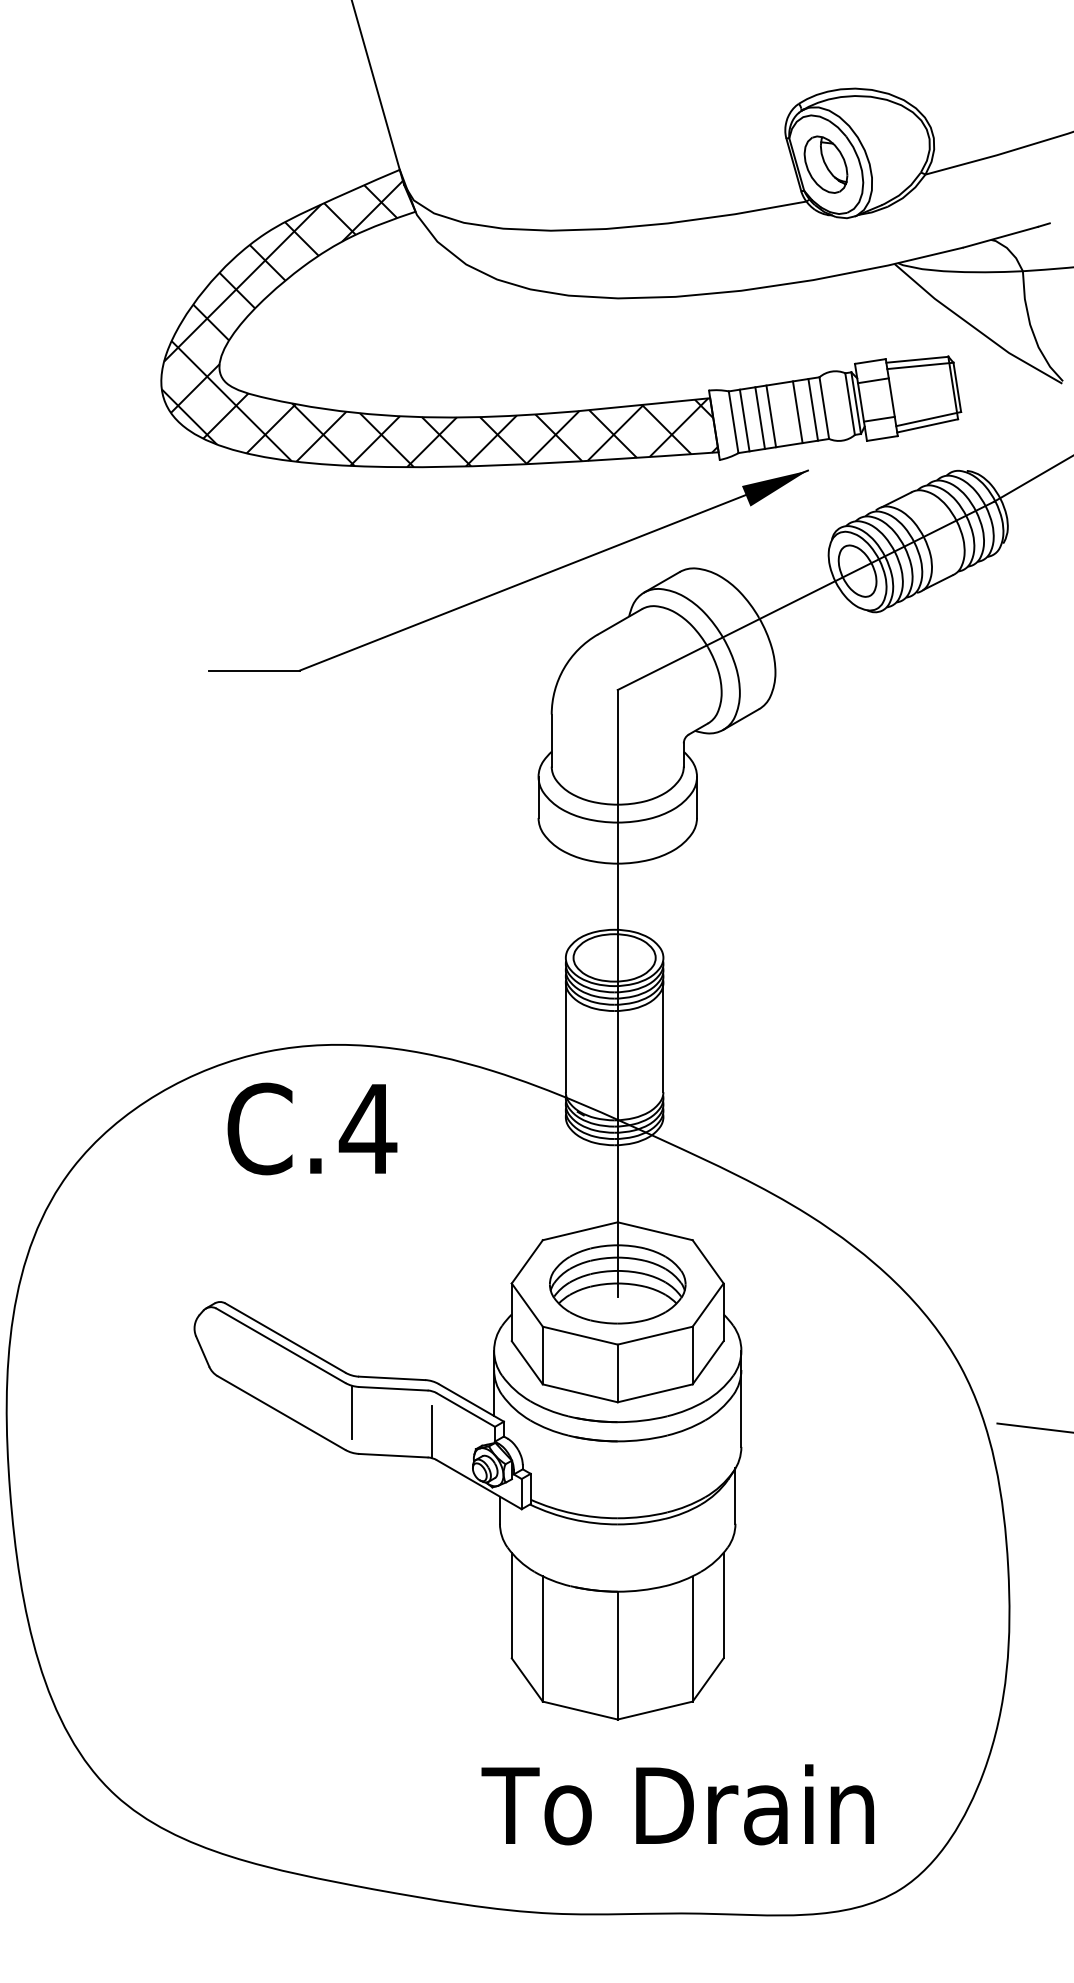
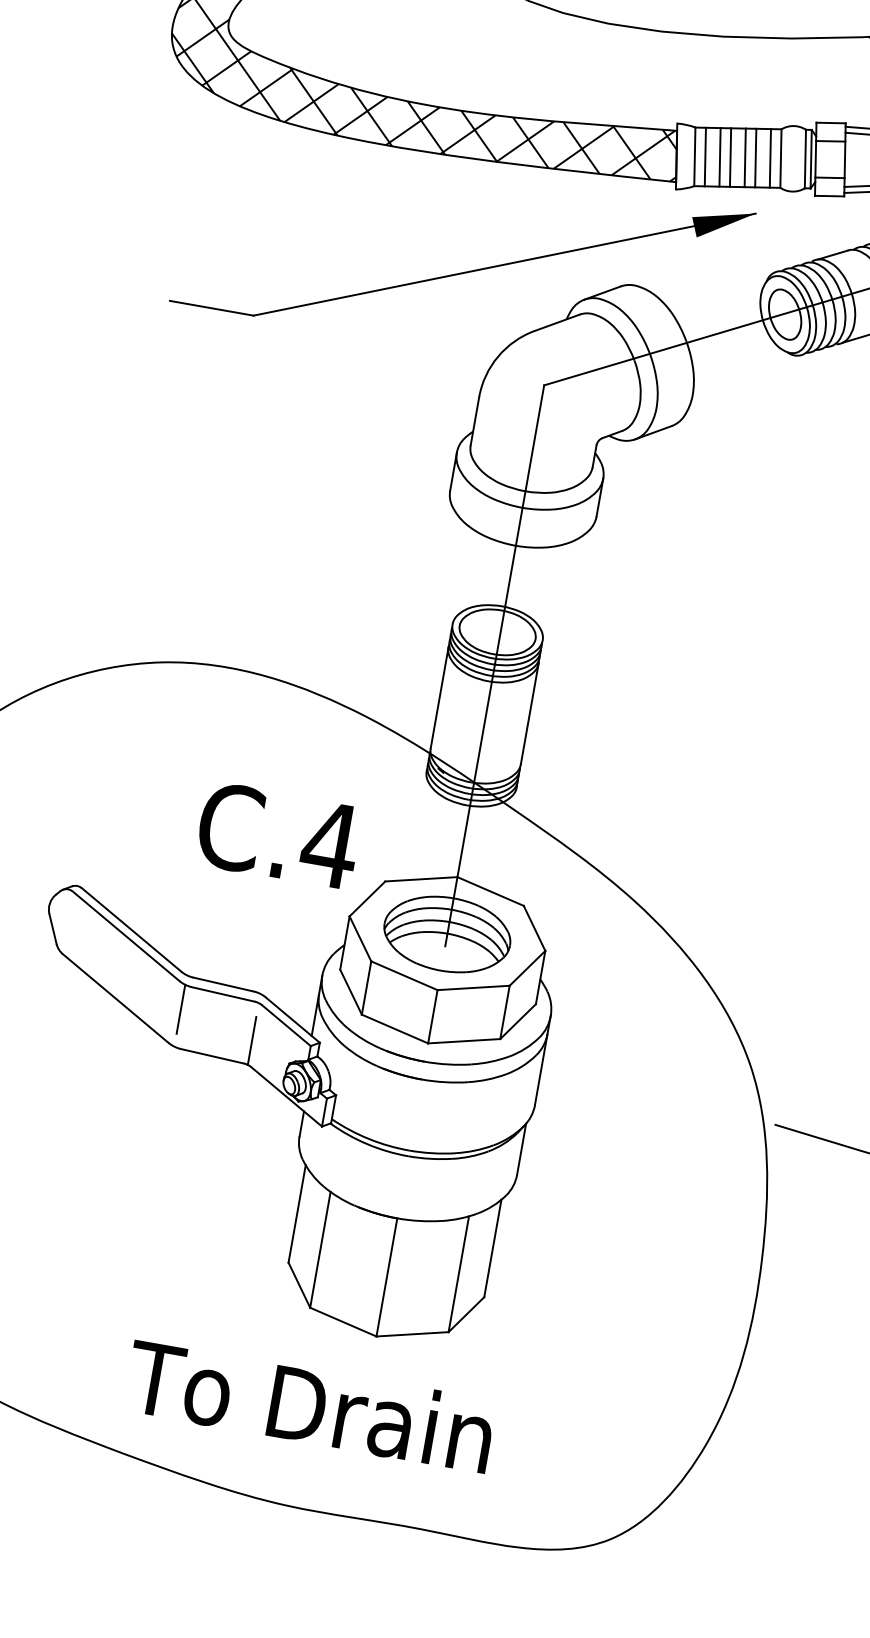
line: (786, 413) -> (745, 157), added
text: (312, 1128) -> (278, 835), moved
text: (677, 1804) -> (309, 1405), moved

